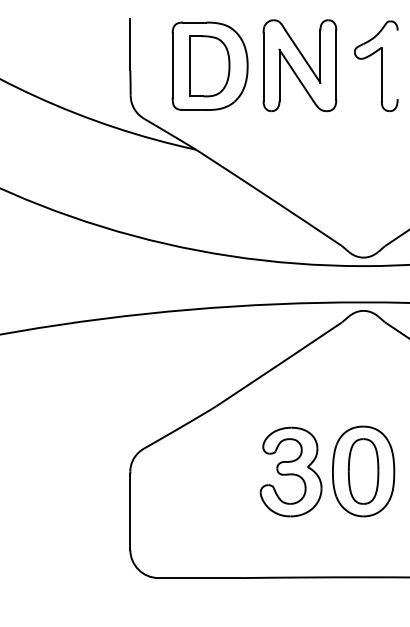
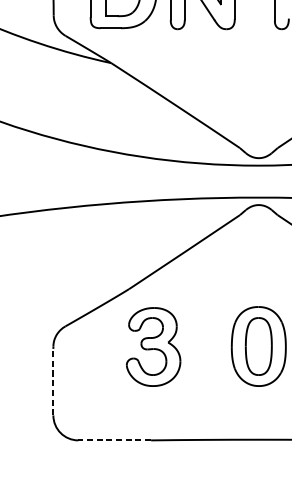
part: (290, 471) -> (153, 346), moved
line: (130, 511) -> (53, 381), solid -> dashed
line: (199, 578) -> (114, 440), solid -> dashed

